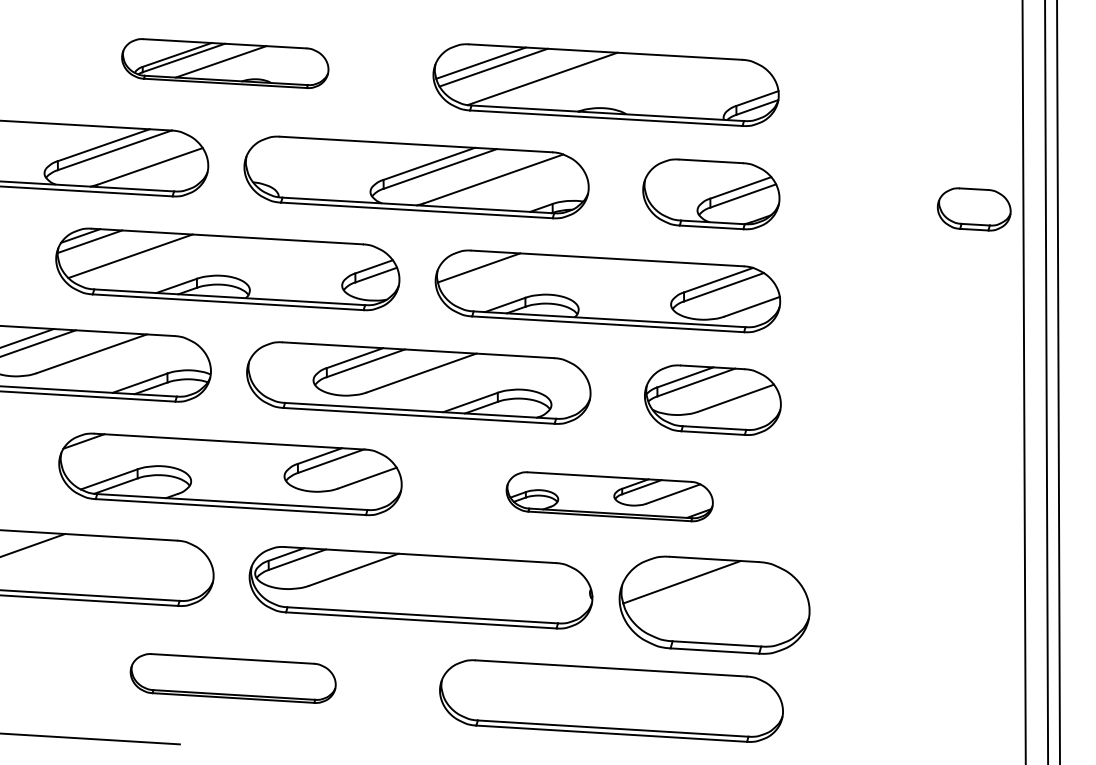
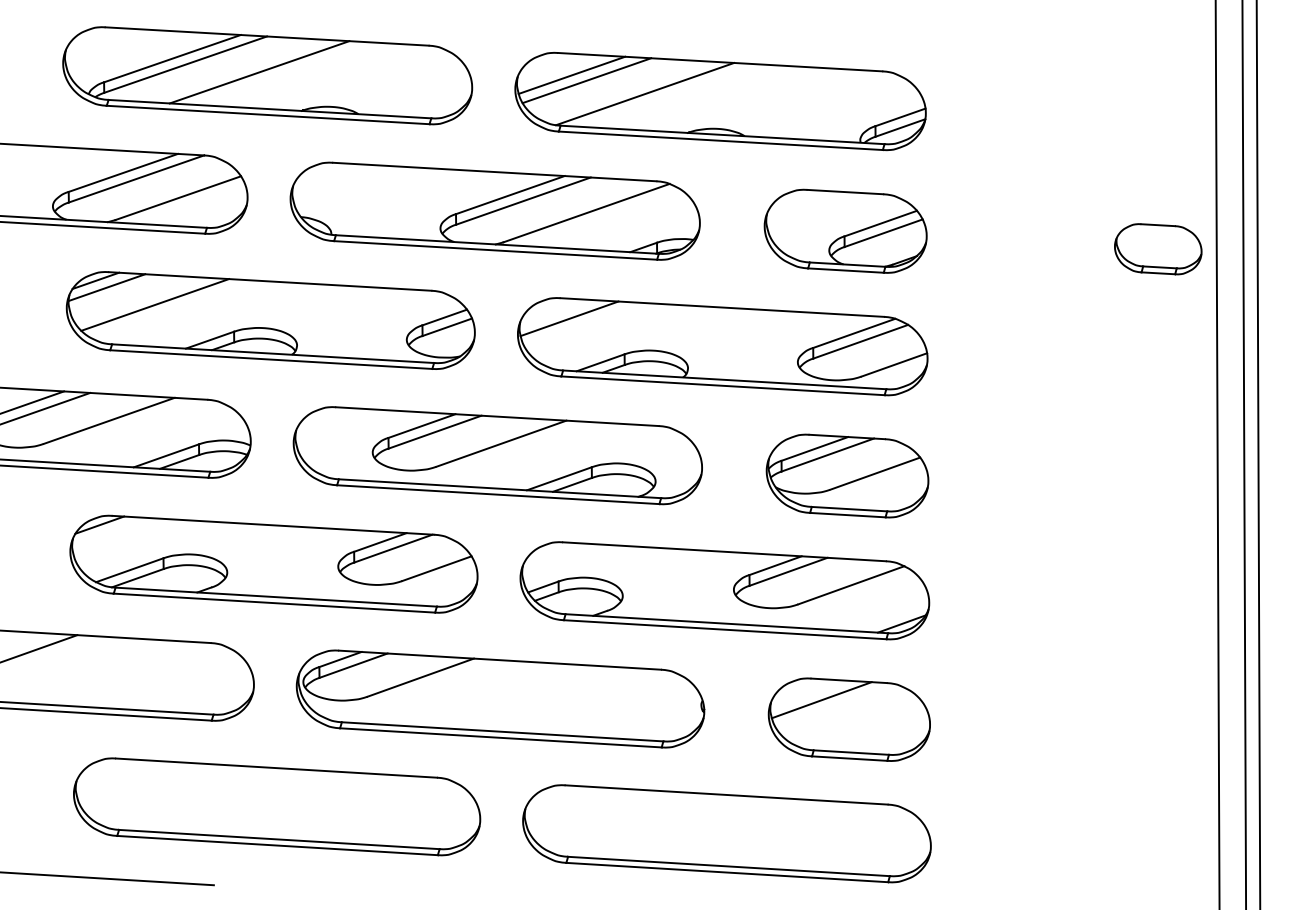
part: (225, 63) -> (267, 75), size x1.67
part: (609, 496) -> (724, 590), size x1.67
part: (713, 604) -> (848, 719), size x0.71
part: (233, 678) -> (277, 806), size x1.67

